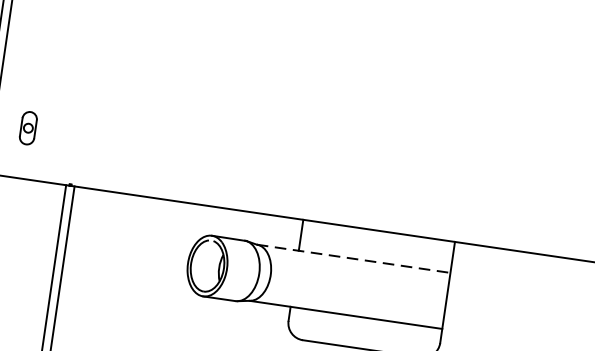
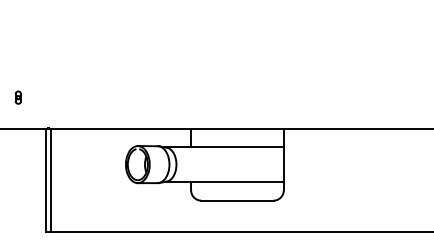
part: (26, 127) -> (17, 97), size x0.62
line: (355, 258) -> (225, 147), dashed -> solid

